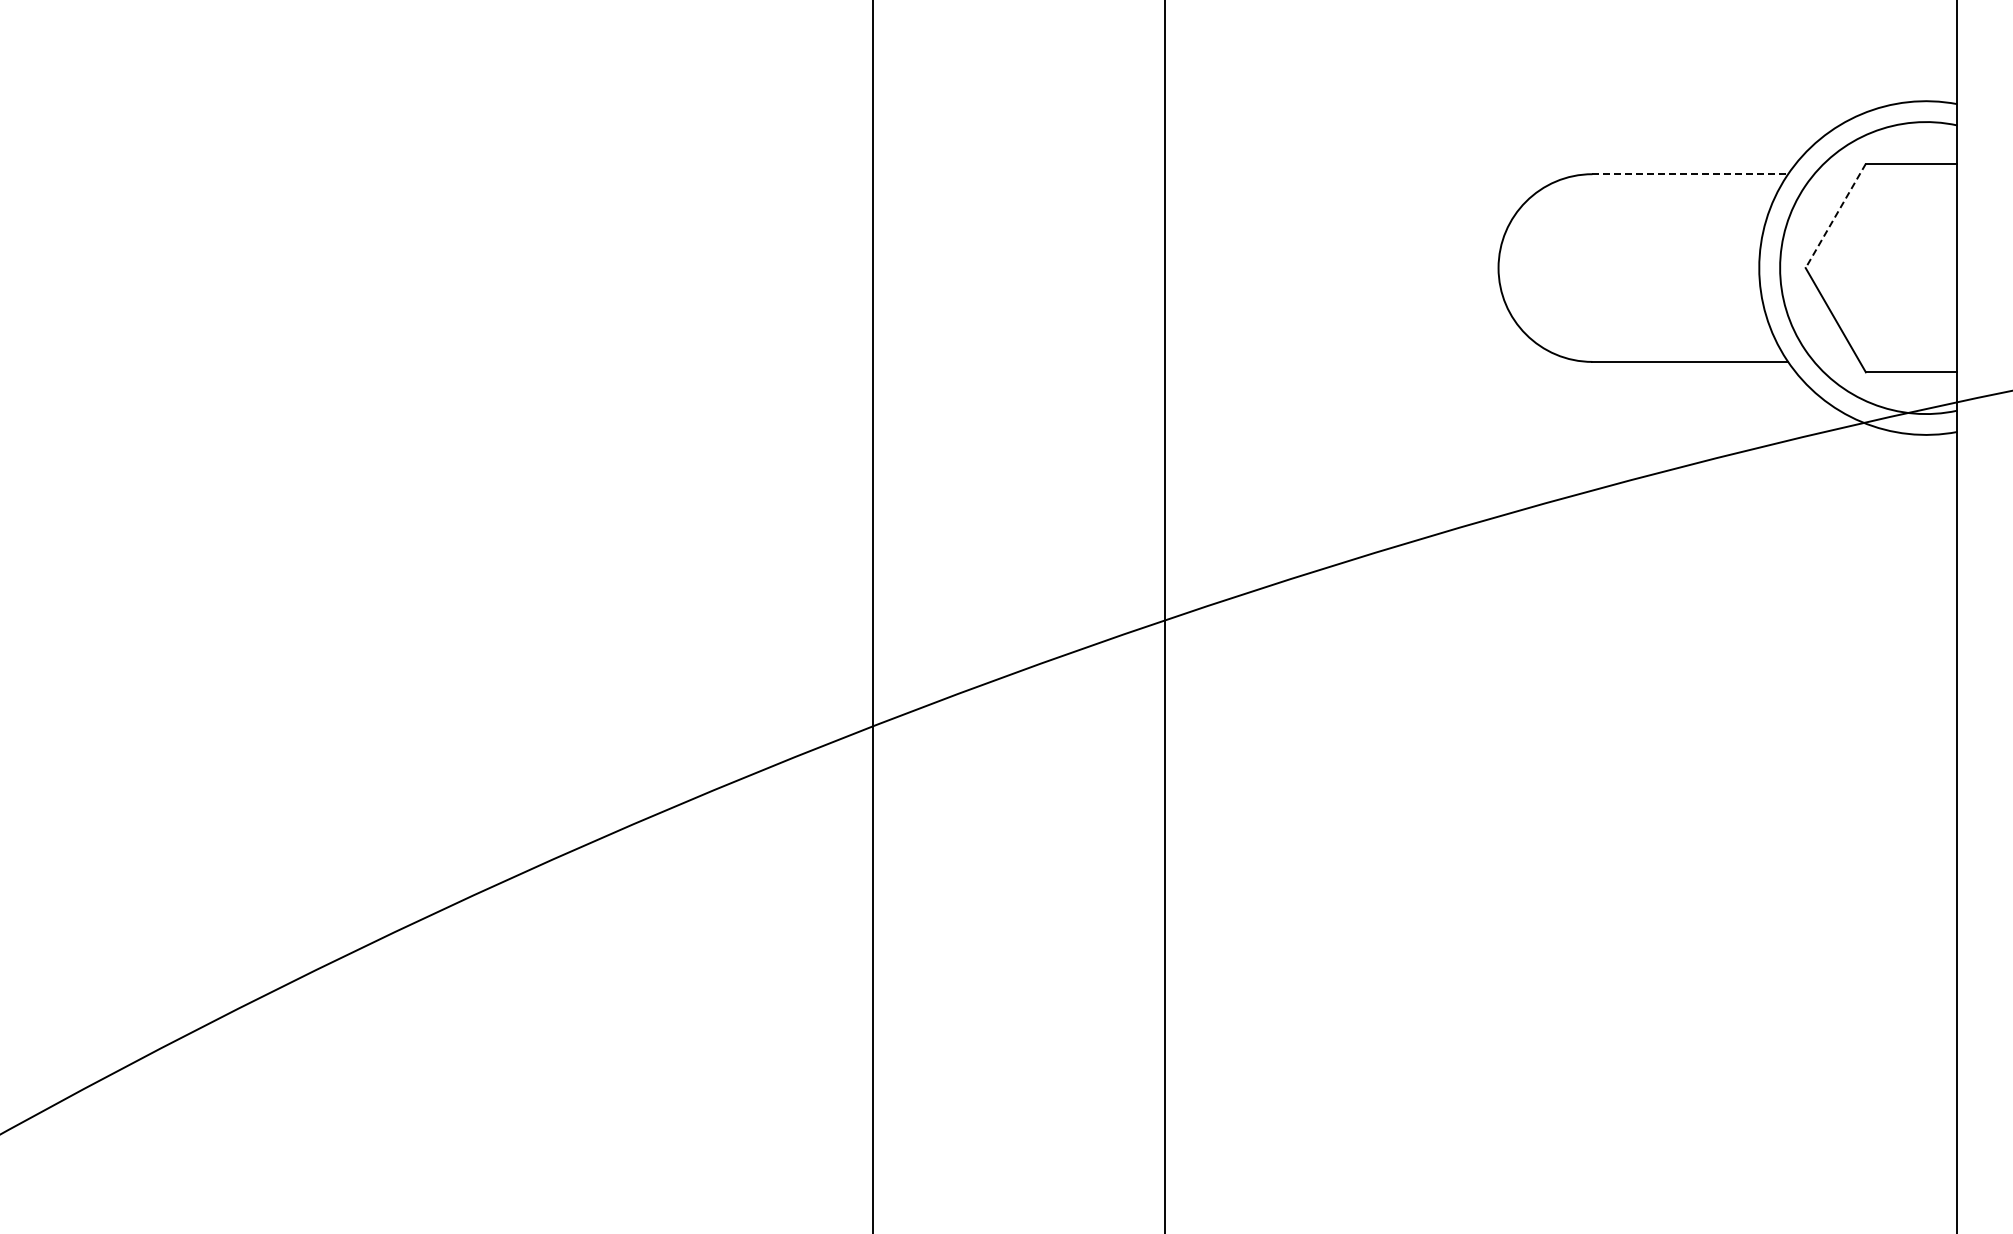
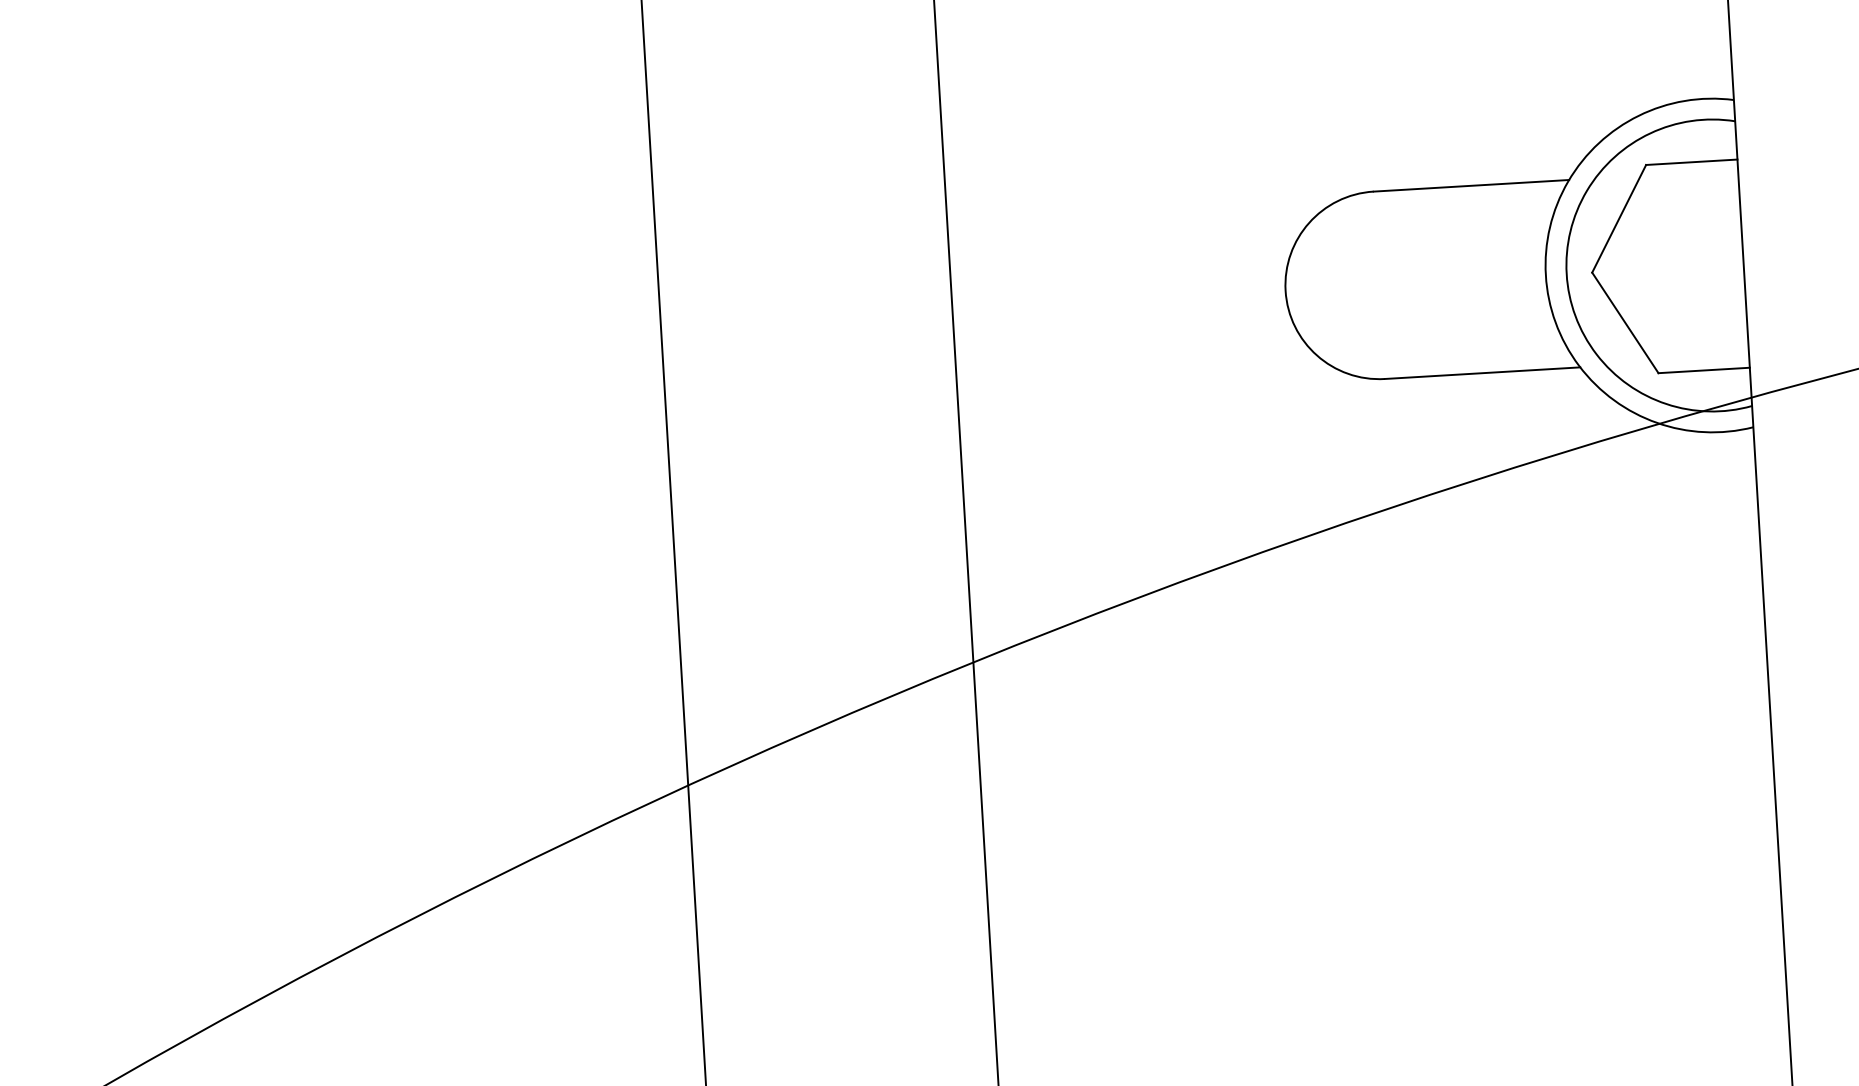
line: (1690, 174) -> (1471, 186), dashed -> solid
line: (1835, 216) -> (1618, 219), dashed -> solid

